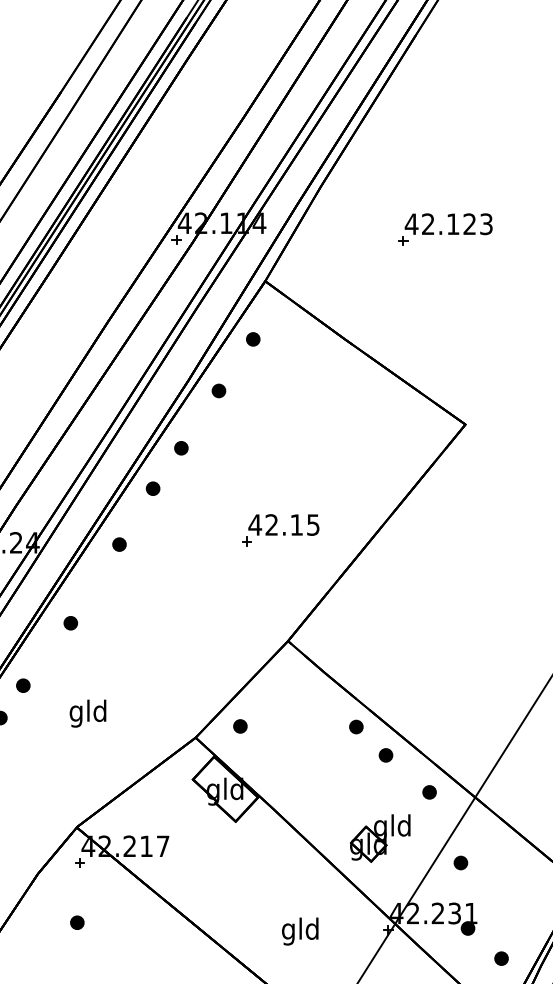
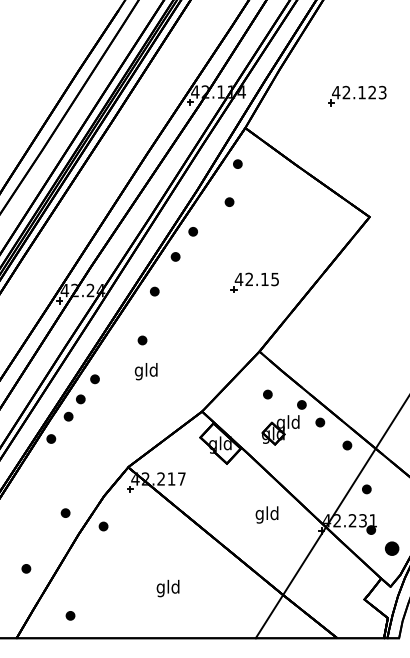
part: (218, 389) -> (229, 201), moved
part: (70, 623) -> (142, 340), moved
text: (86, 713) -> (145, 371), moved
part: (239, 726) -> (267, 394), moved
part: (379, 839) -> (280, 430), moved
part: (77, 922) -> (103, 526), moved
text: (299, 930) -> (266, 514), moved
part: (500, 958) -> (391, 548), size x1.6

